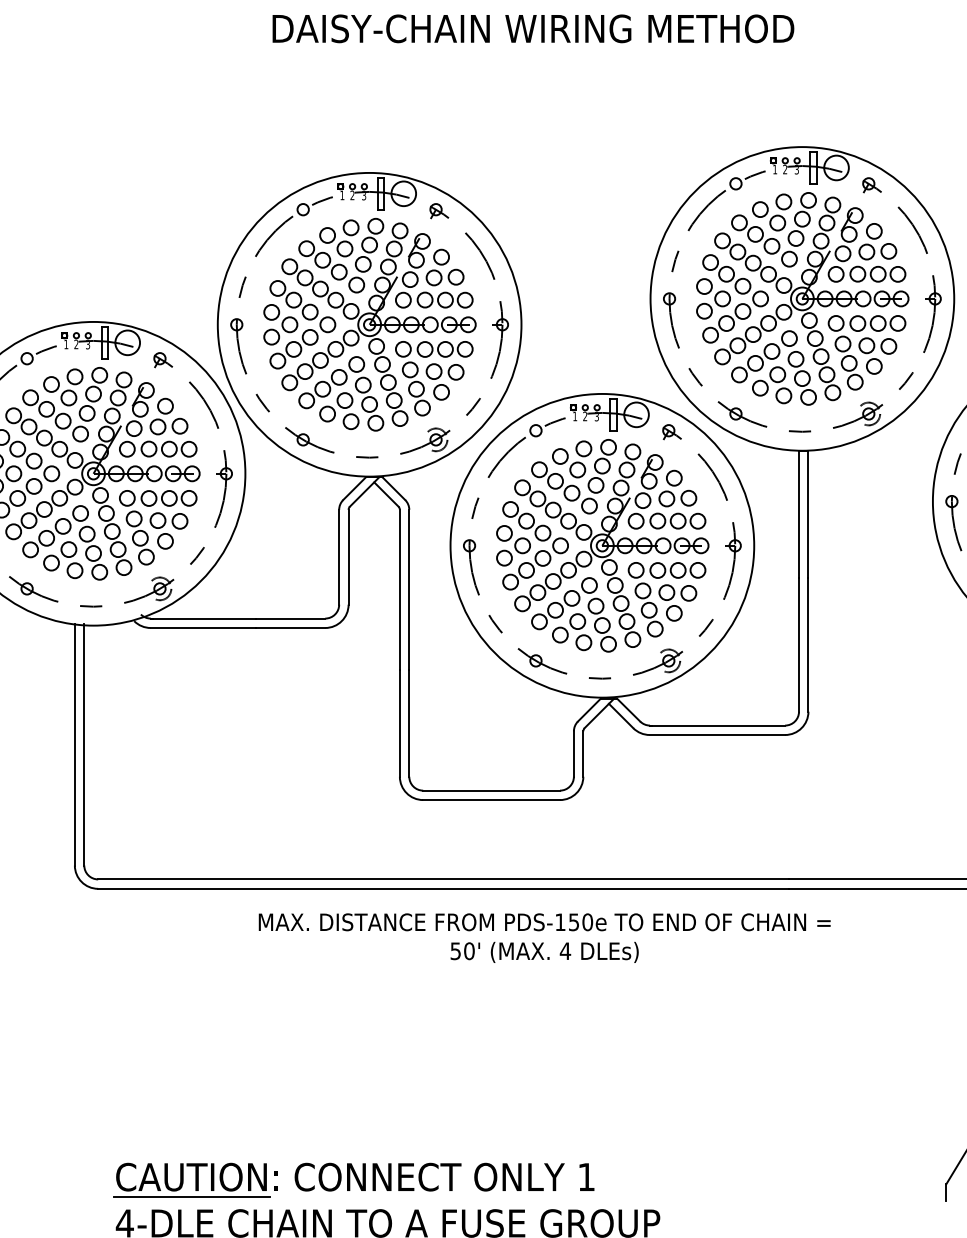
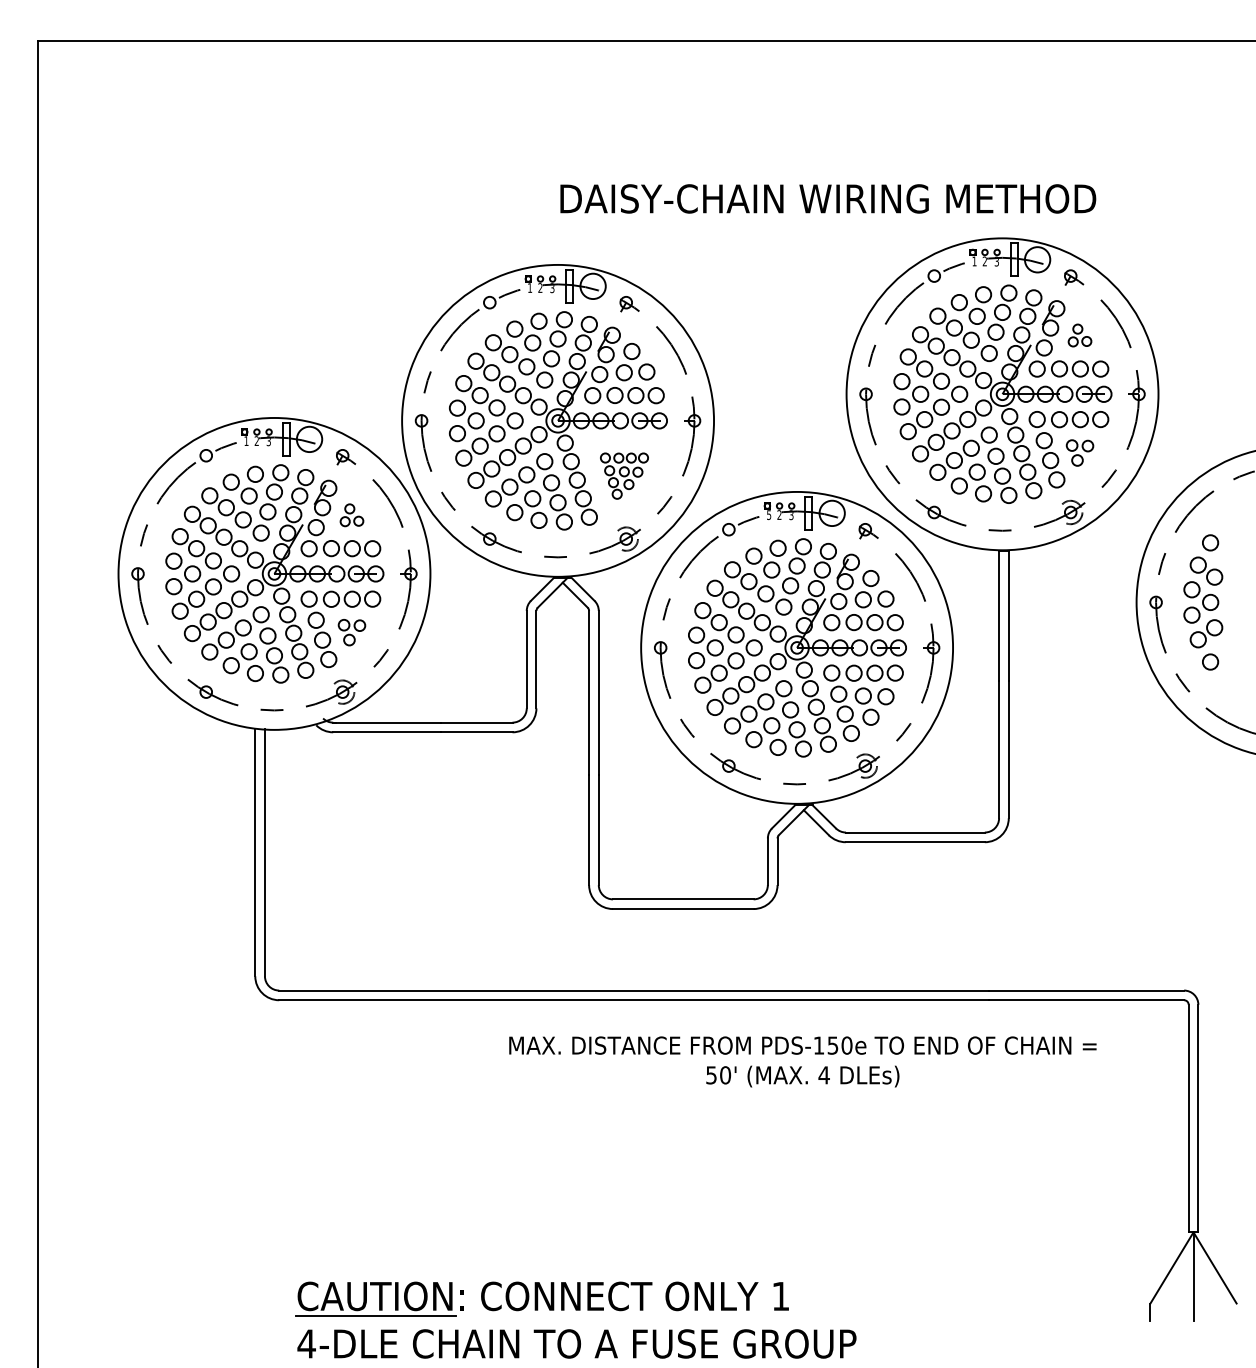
text: (533, 28) -> (828, 198), moved
part: (877, 241) -> (1079, 335), size x0.6
part: (877, 355) -> (1079, 452), size x0.7
part: (434, 377) -> (624, 475), size x0.6
part: (168, 416) -> (351, 515), size x0.6
text: (575, 416) -> (769, 515), 1 -> 5
part: (168, 530) -> (351, 632), size x0.7
text: (544, 937) -> (802, 1061), moved

